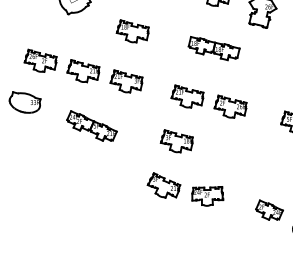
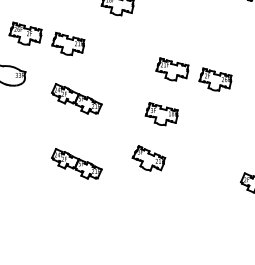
part: (213, 48) -> (198, 21), removed
part: (126, 81) -> (111, 54), removed
part: (91, 190) -> (76, 163), added
part: (207, 196) -> (192, 169), removed

